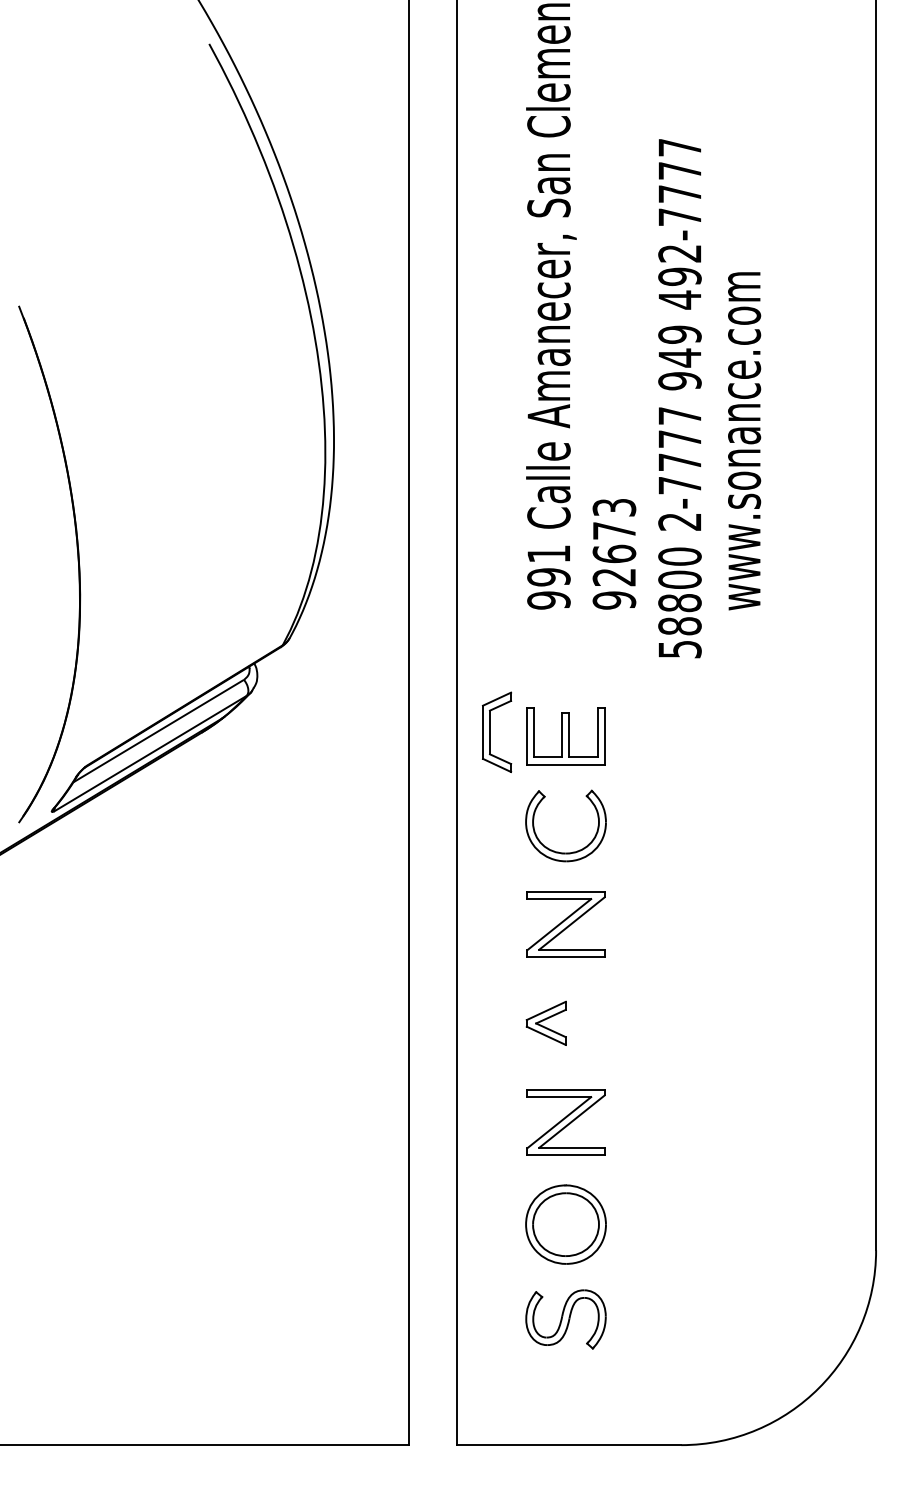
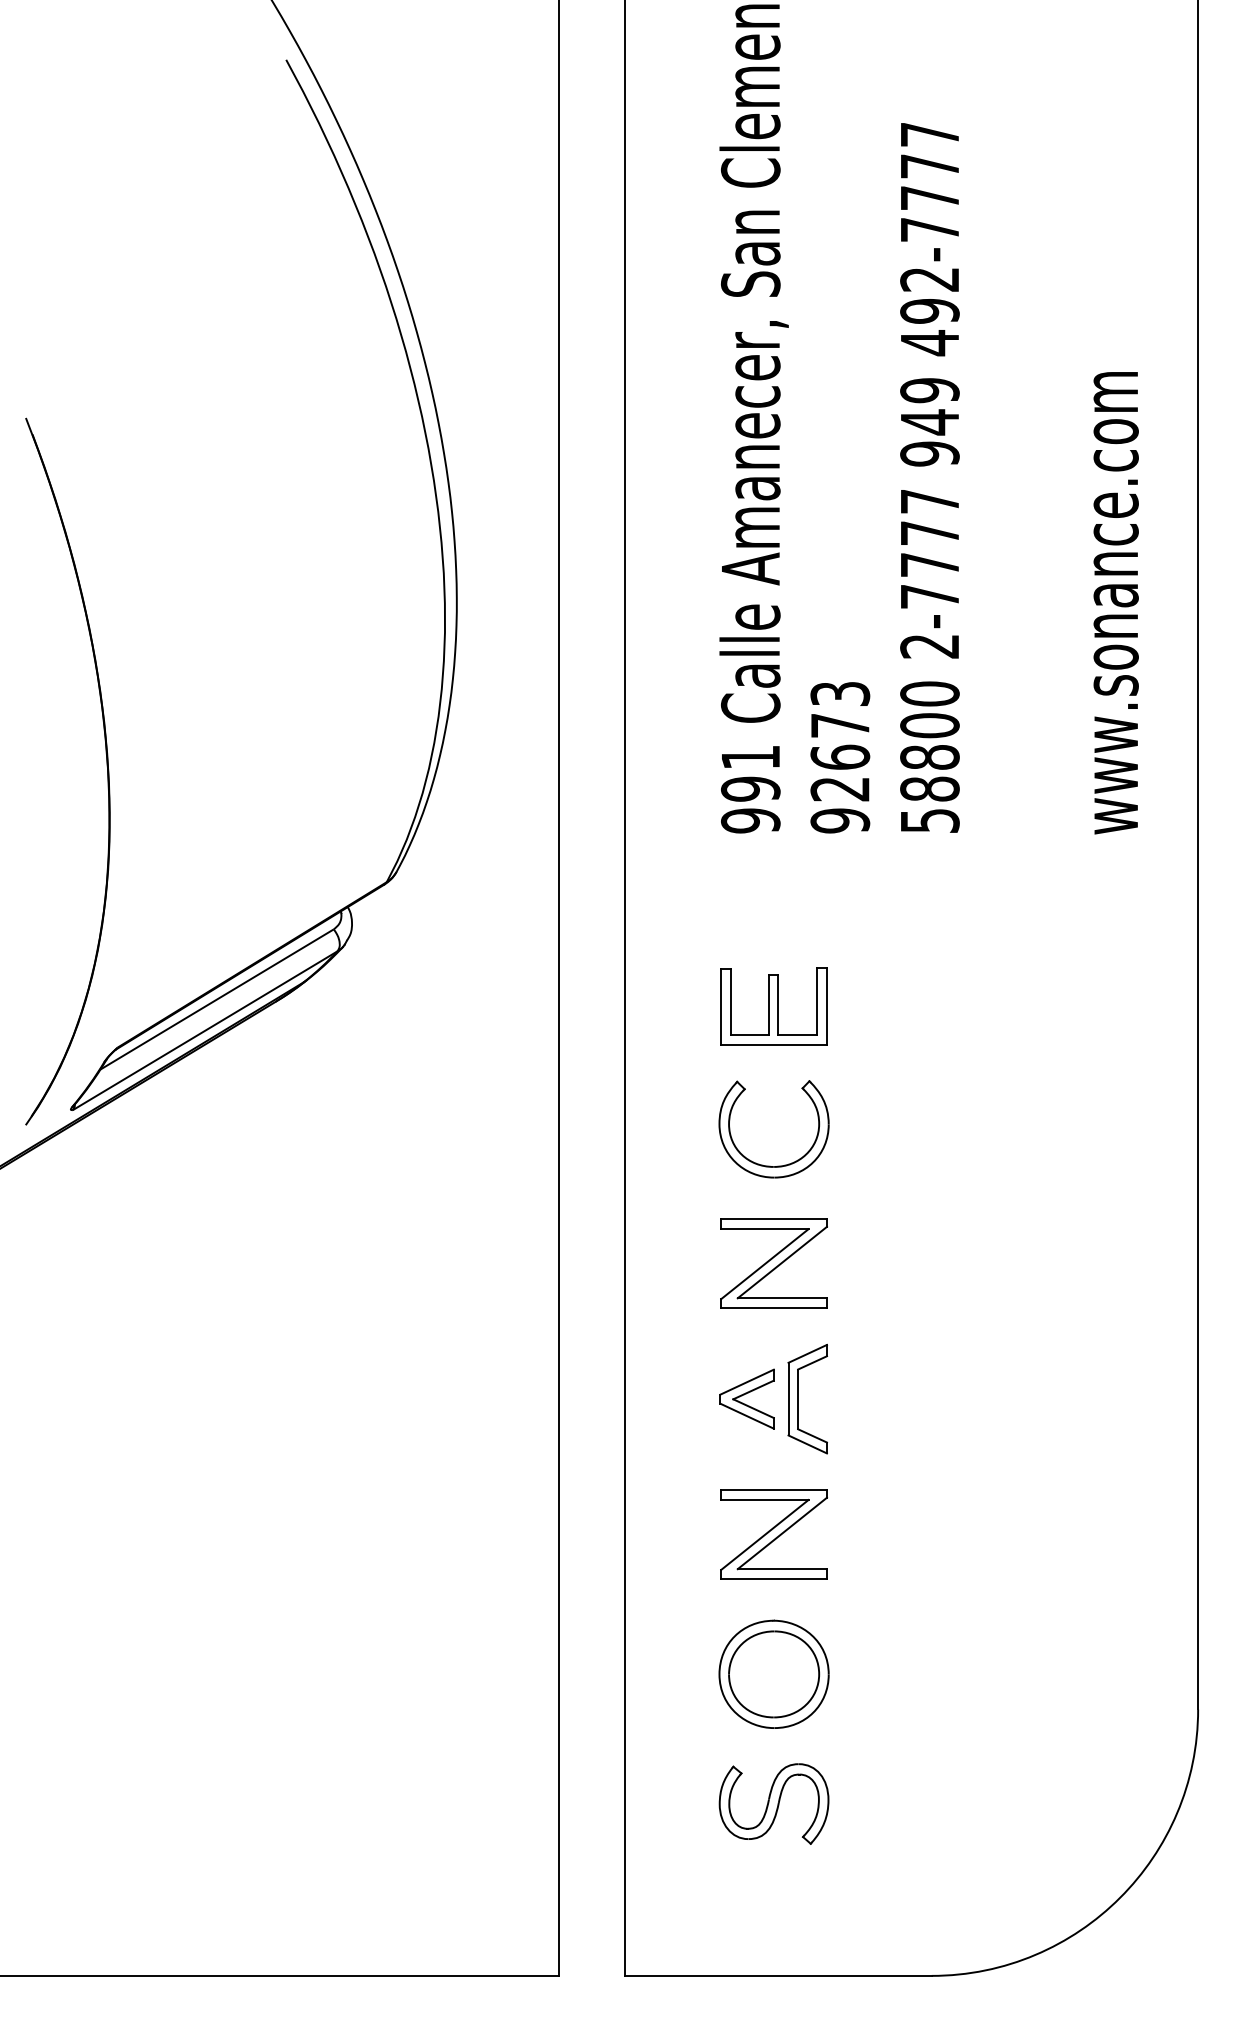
text: (679, 398) -> (929, 477), moved
text: (744, 441) -> (1115, 603), moved
part: (490, 731) -> (798, 1398), moved

